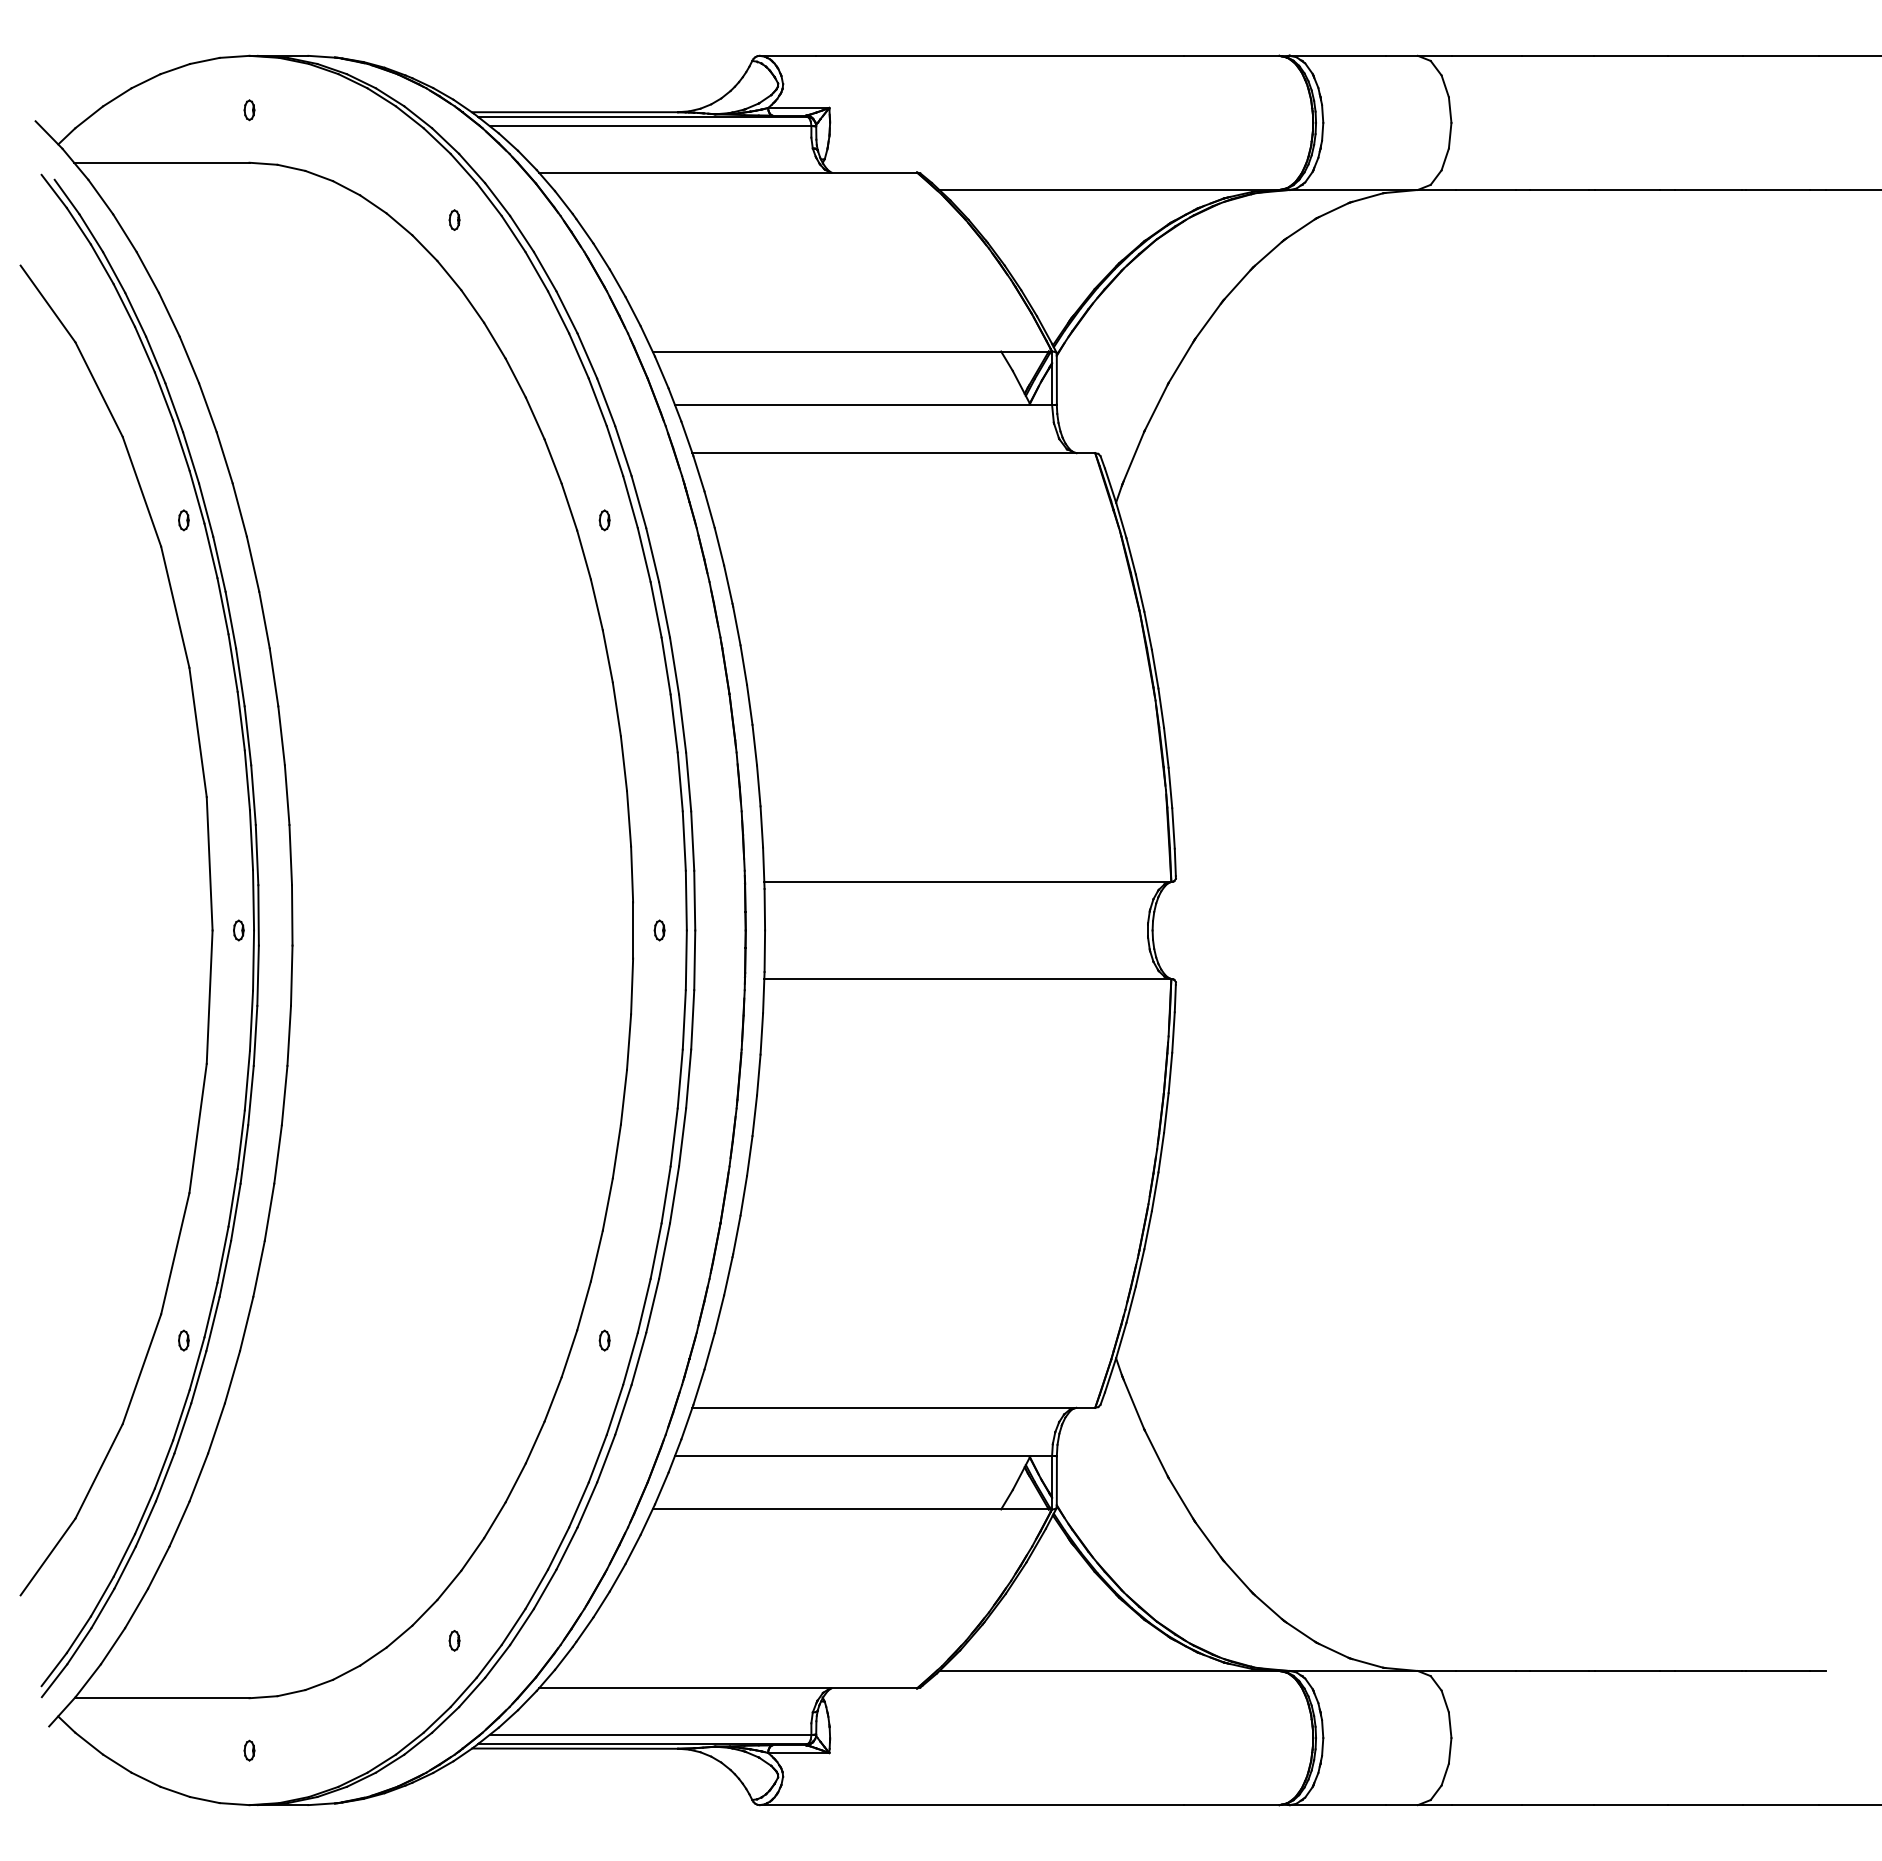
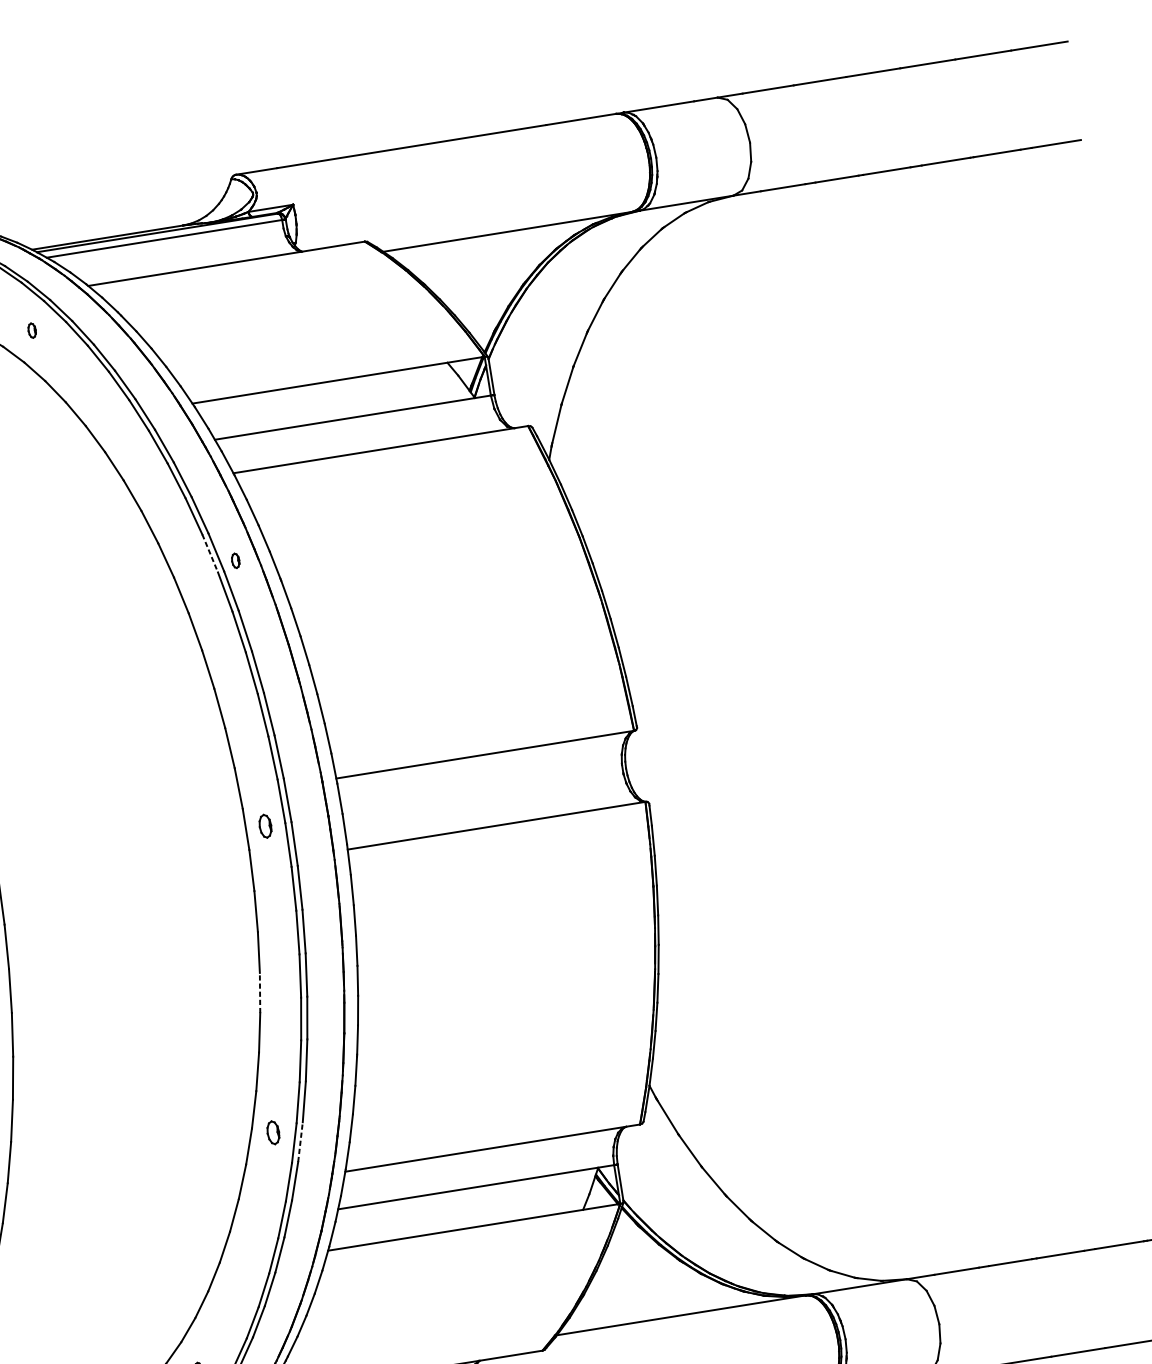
part: (604, 520) -> (235, 560), moved
line: (644, 555) -> (210, 553), solid -> dashed
part: (659, 930) -> (265, 826), size x1.6
line: (616, 1151) -> (259, 993), solid -> dashed
part: (604, 1340) -> (273, 1132), size x1.6
line: (639, 1358) -> (300, 1141), solid -> dashed

